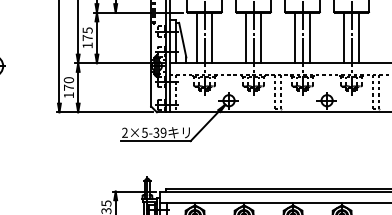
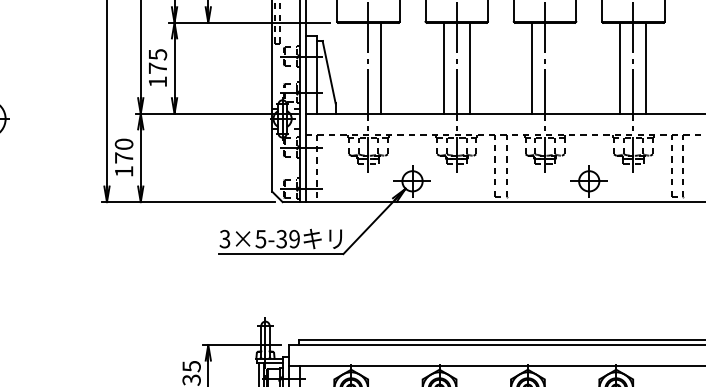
line: (197, 37) -> (355, 67), removed
line: (309, 37) -> (557, 67), removed
text: (124, 132) -> (224, 238), 2×5-39 -> 3×5-39

